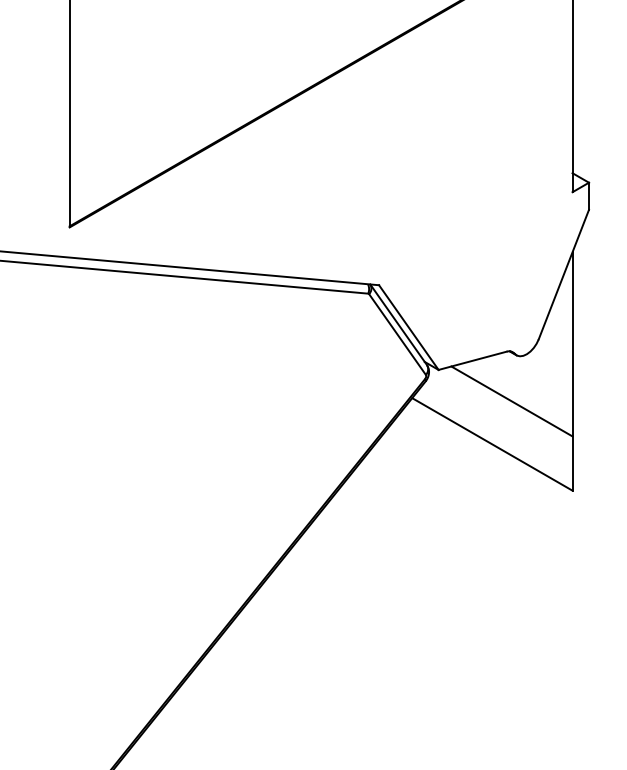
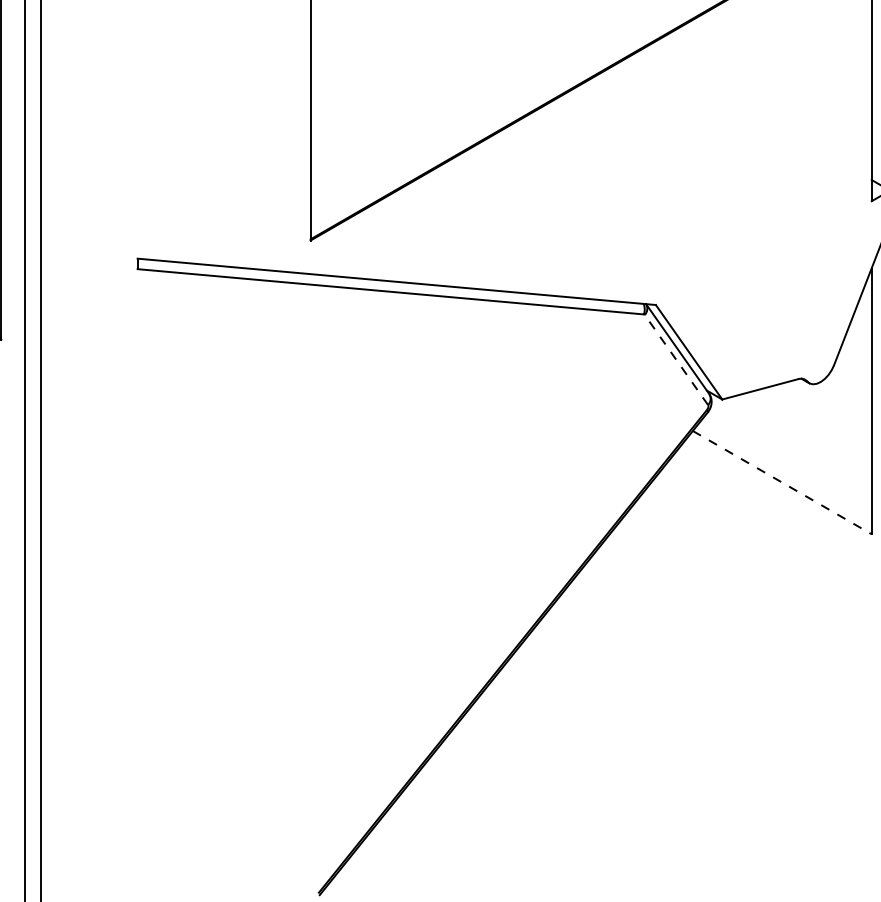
line: (397, 334) -> (676, 359), solid -> dashed
line: (511, 401) -> (803, 434), removed
line: (492, 444) -> (782, 482), solid -> dashed

